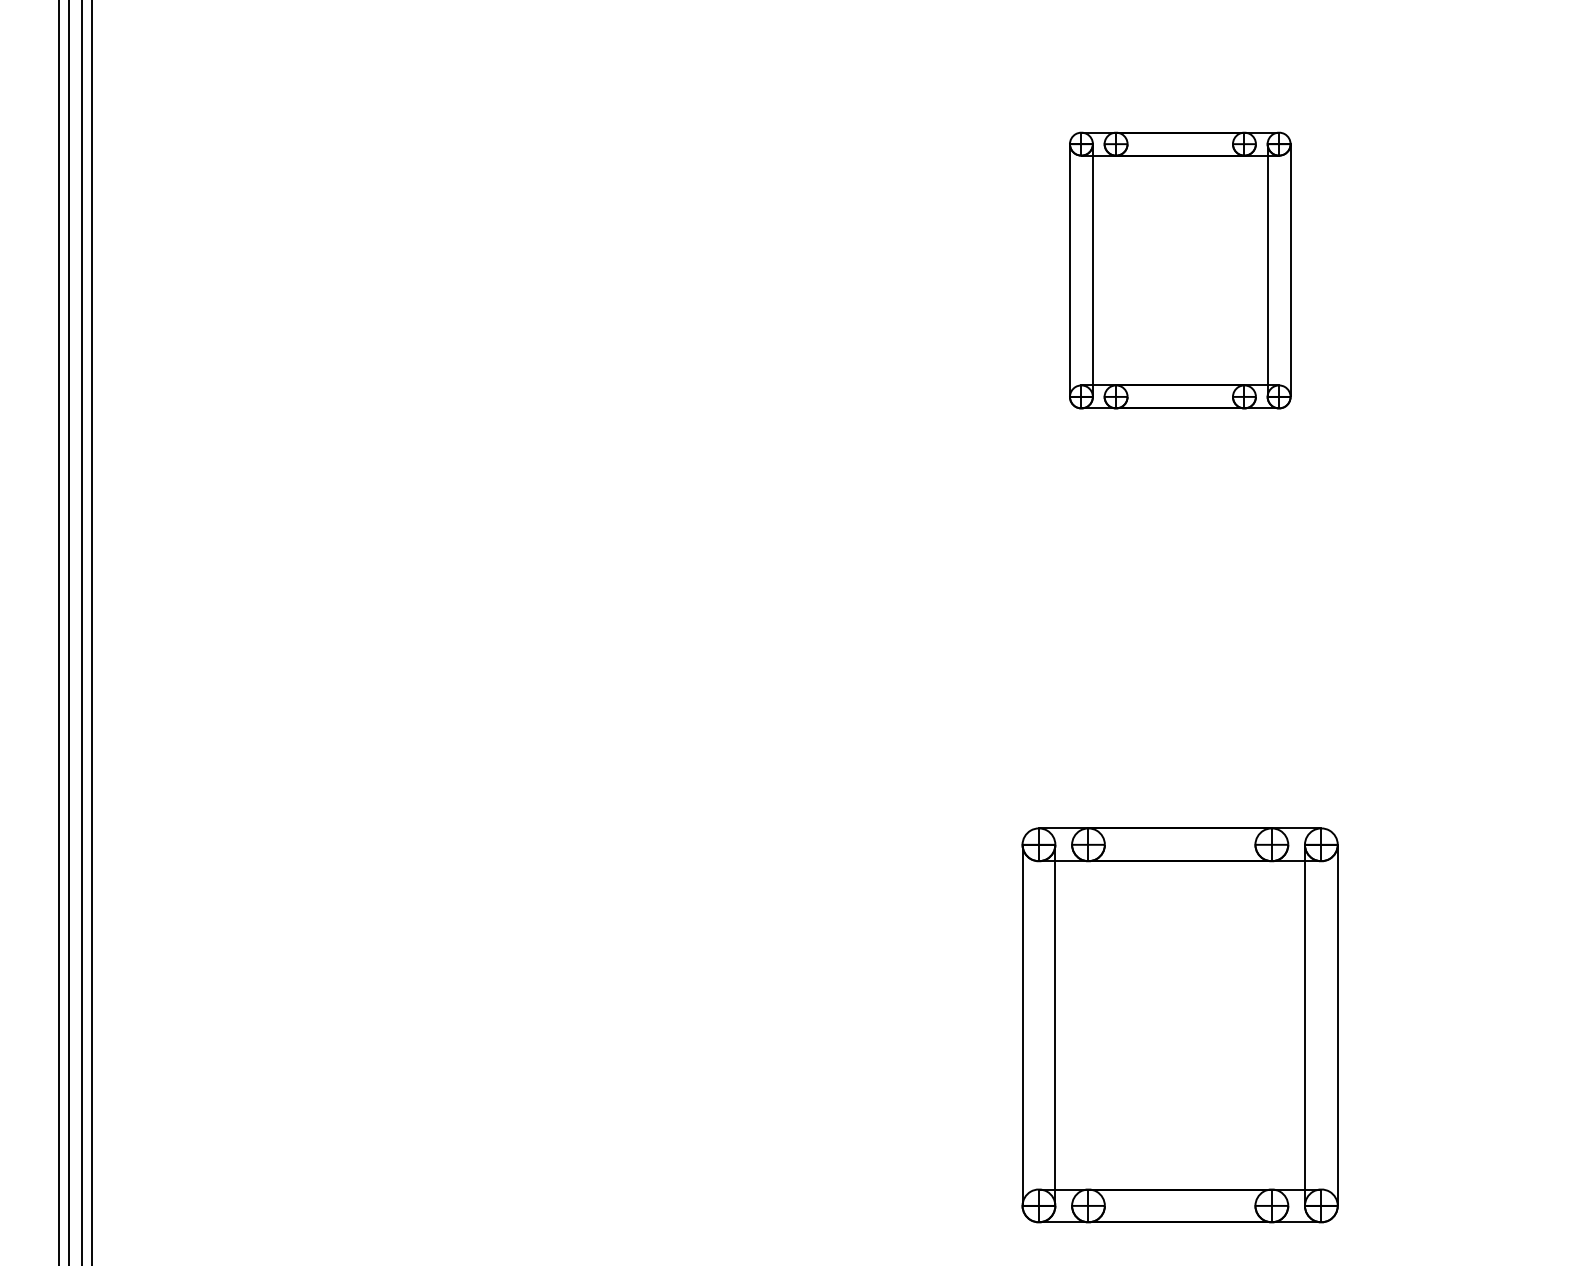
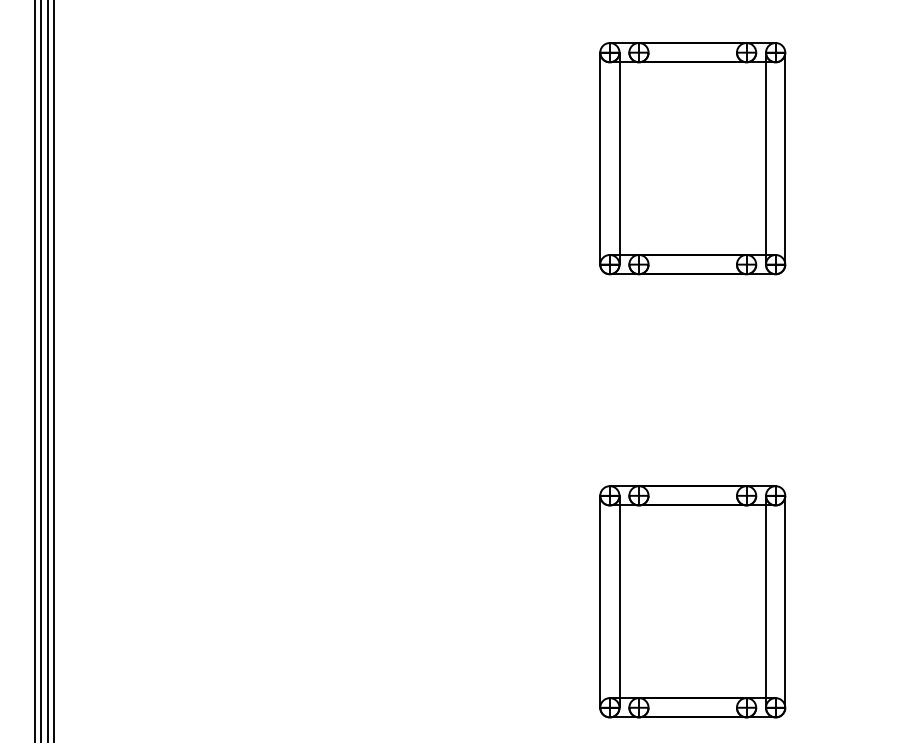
part: (1179, 270) -> (692, 158), size x1.43

